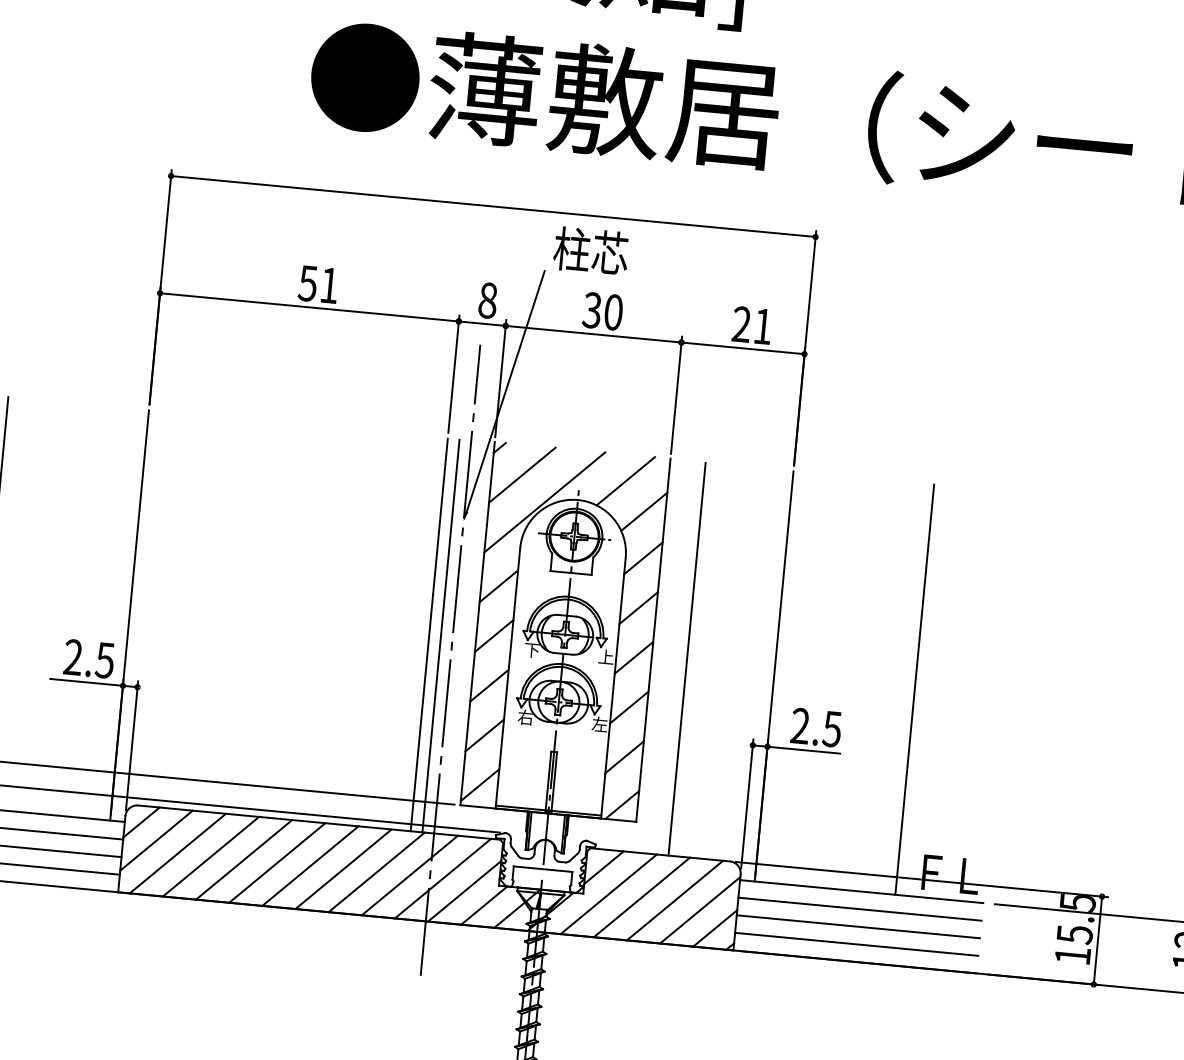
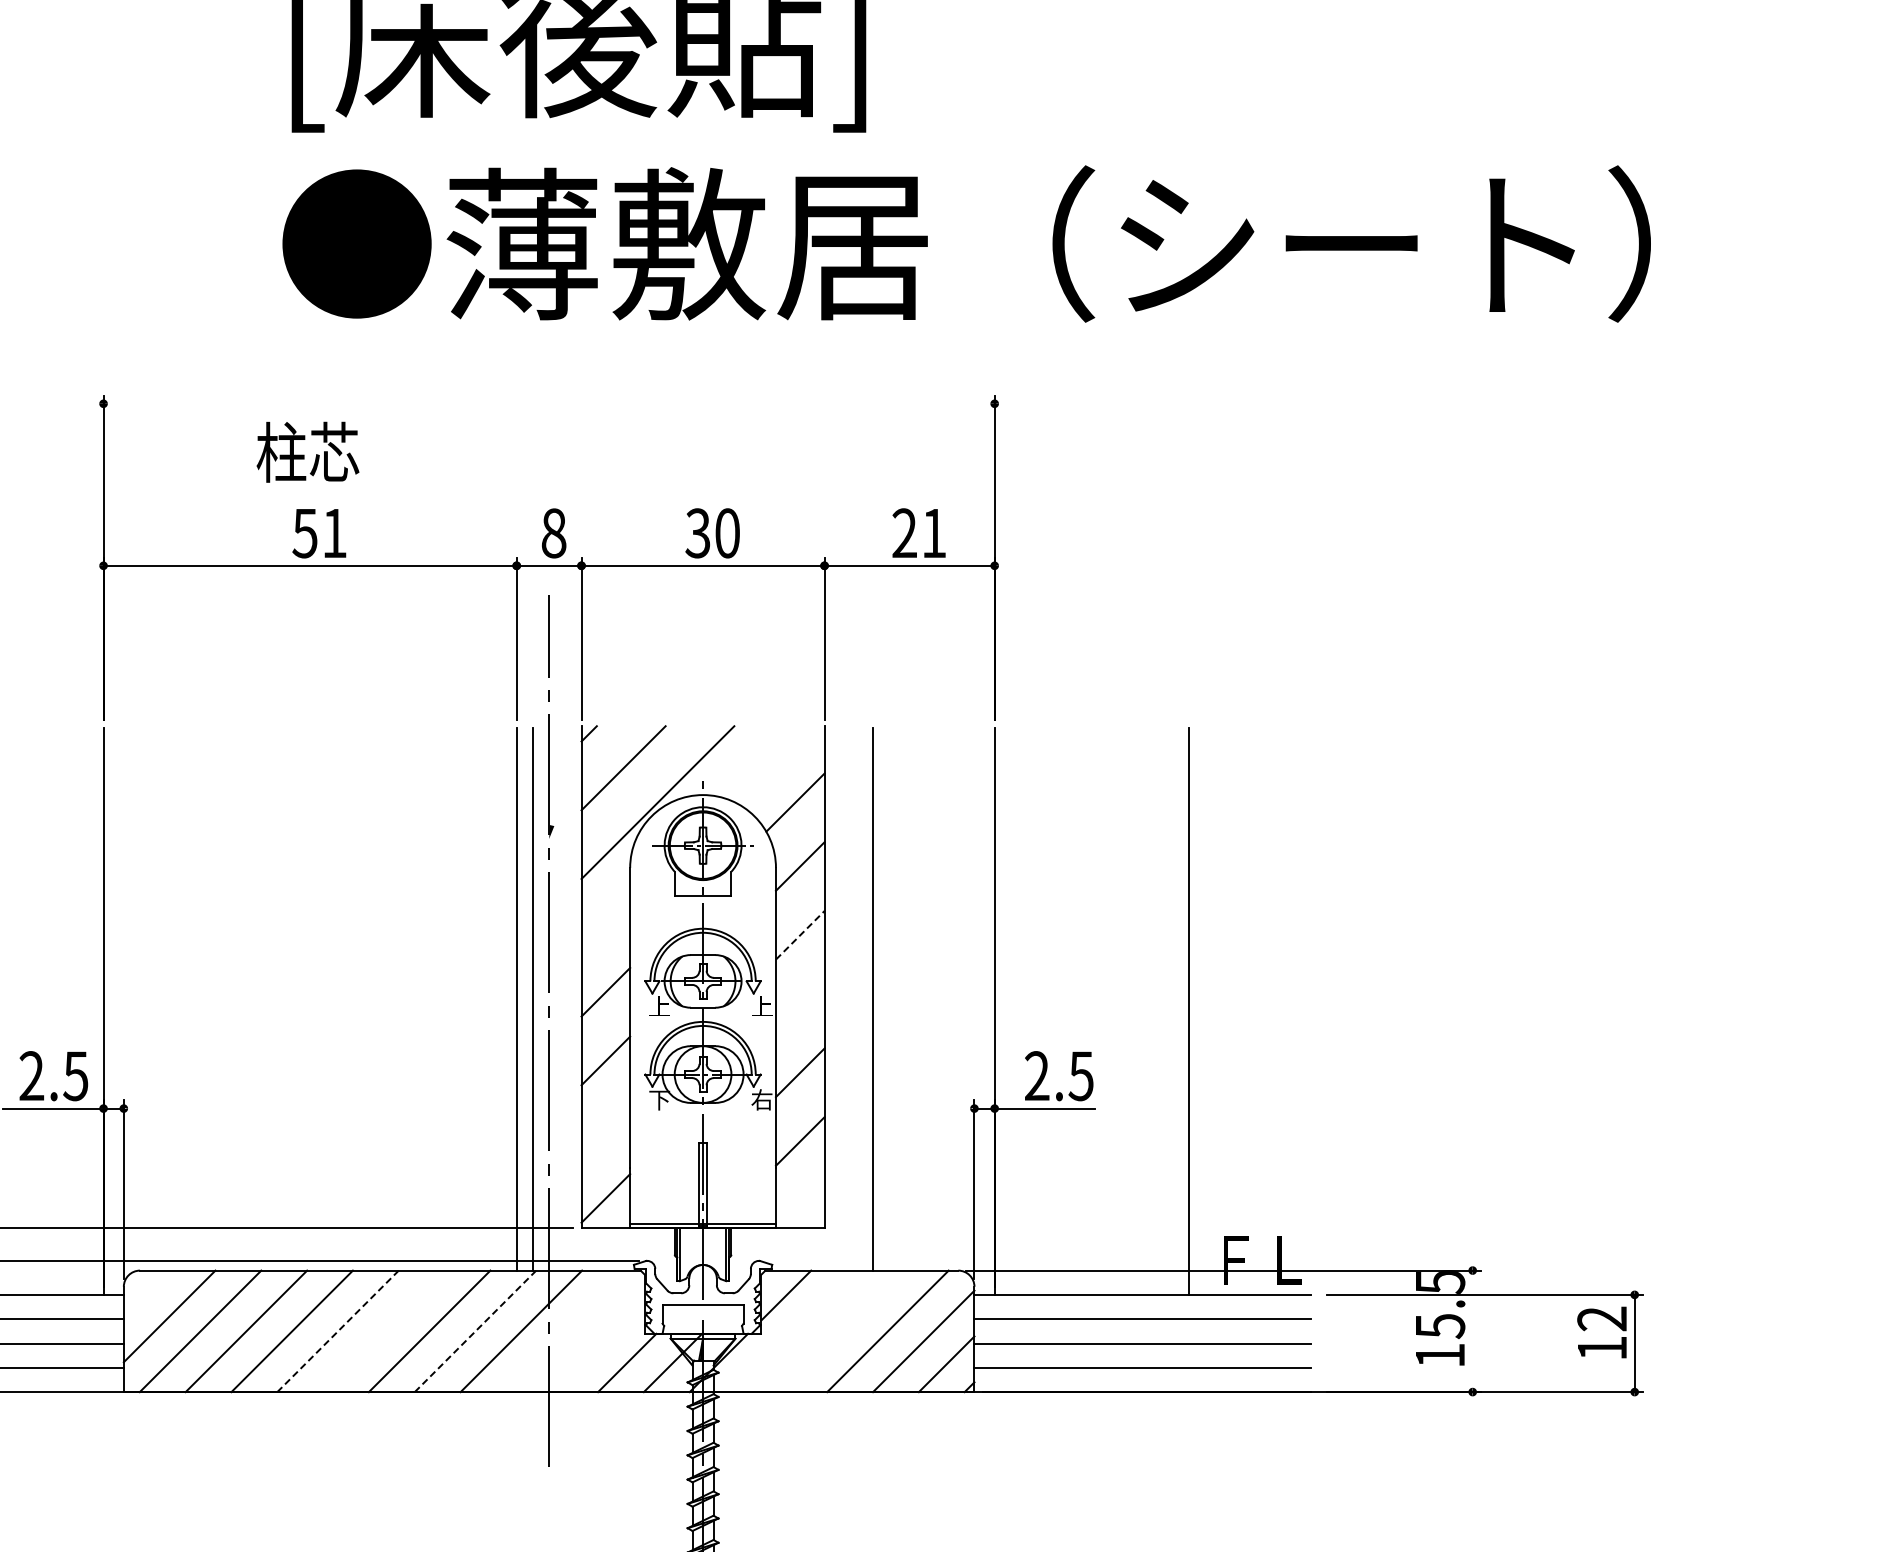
line: (492, 206) -> (548, 403), removed
text: (590, 250) -> (307, 451), moved
line: (505, 391) -> (589, 655), removed
line: (626, 480) -> (766, 762), removed
line: (498, 586) -> (605, 923), removed
line: (638, 607) -> (800, 934), solid -> dashed
text: (532, 649) -> (659, 1006), 下 -> 上
line: (633, 657) -> (799, 1003), removed
text: (525, 717) -> (659, 1099), 右 -> 下
text: (599, 724) -> (761, 1099), 左 -> 右
line: (484, 735) -> (605, 1129), removed
line: (622, 804) -> (803, 1206), removed
line: (141, 822) -> (146, 1293), removed
line: (277, 863) -> (338, 1331), solid -> dashed
line: (310, 866) -> (383, 1331), removed
line: (376, 872) -> (475, 1331), solid -> dashed
line: (442, 878) -> (566, 1331), removed
line: (464, 891) -> (598, 1345), removed
line: (608, 894) -> (796, 1331), removed
line: (641, 897) -> (841, 1331), removed
line: (1097, 940) -> (1472, 1331), removed

